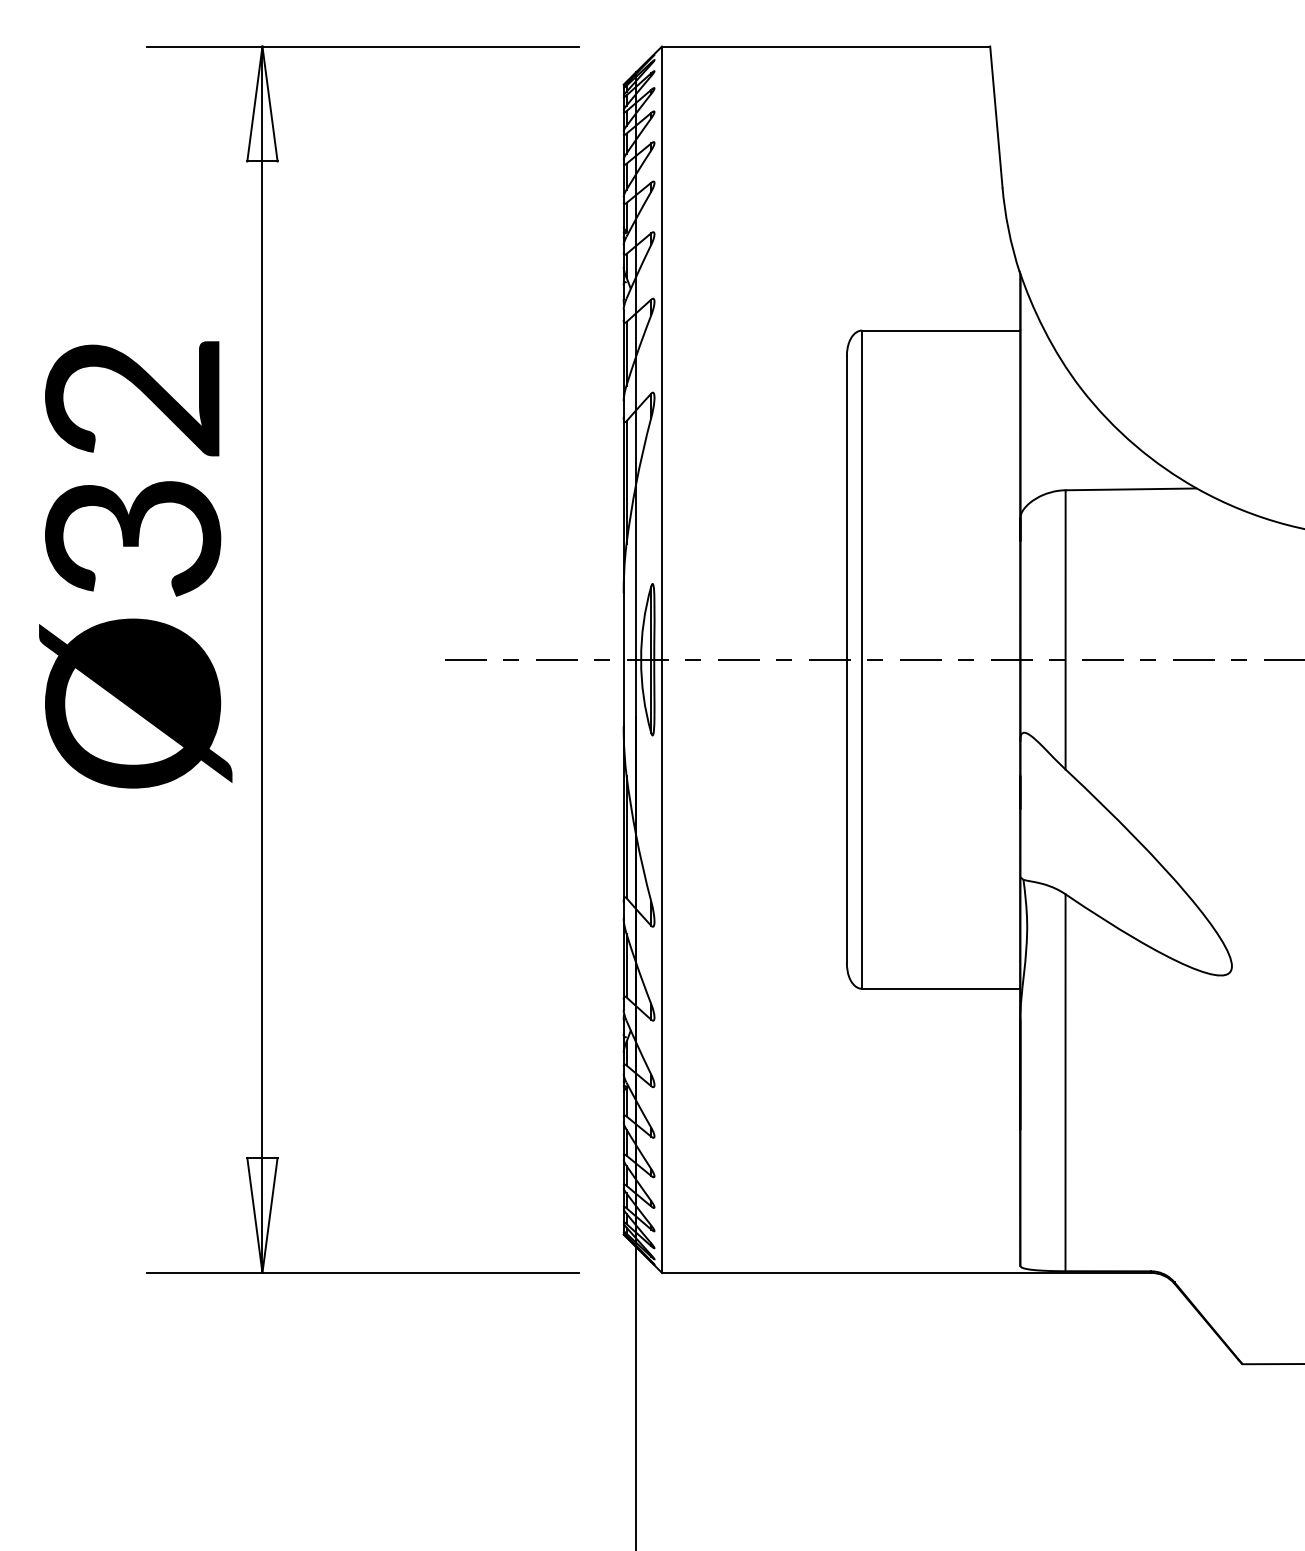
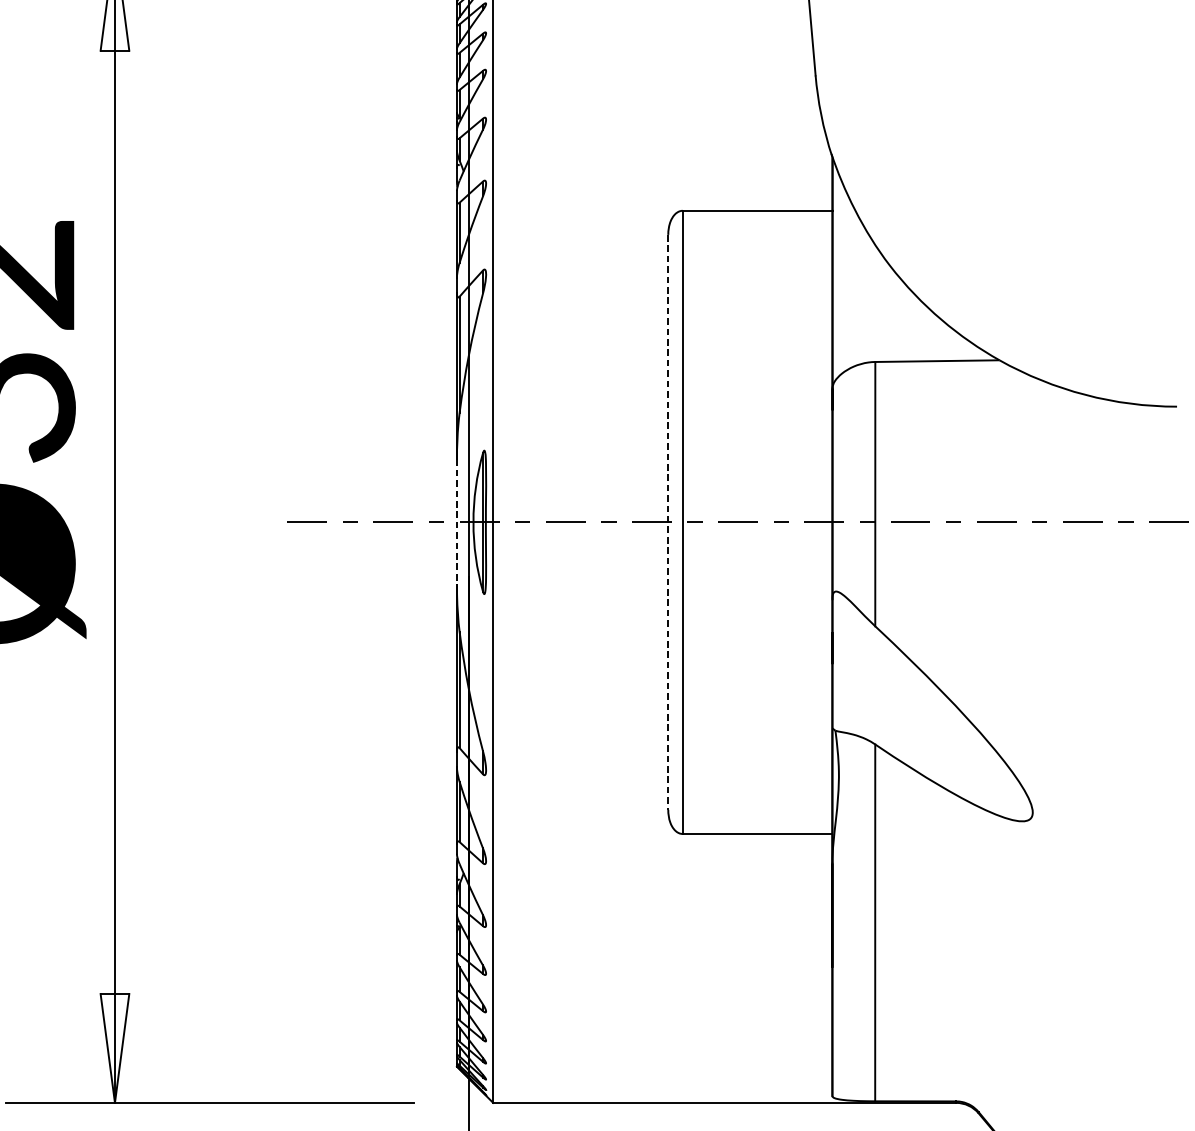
line: (623, 659) -> (456, 522), solid -> dashed
line: (846, 659) -> (667, 522), solid -> dashed

